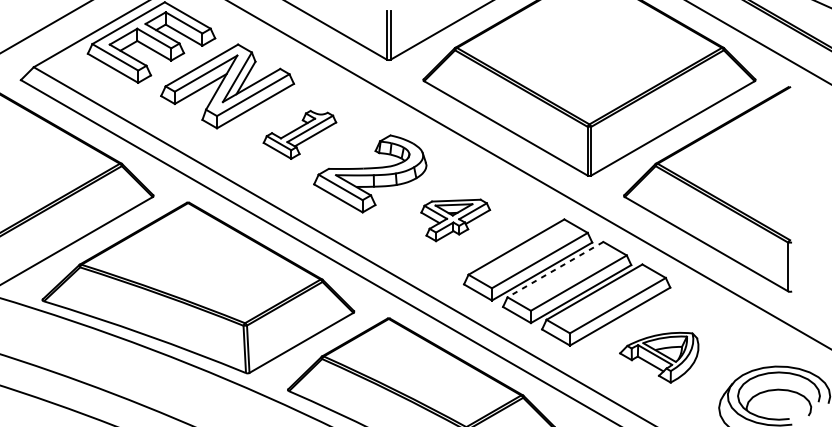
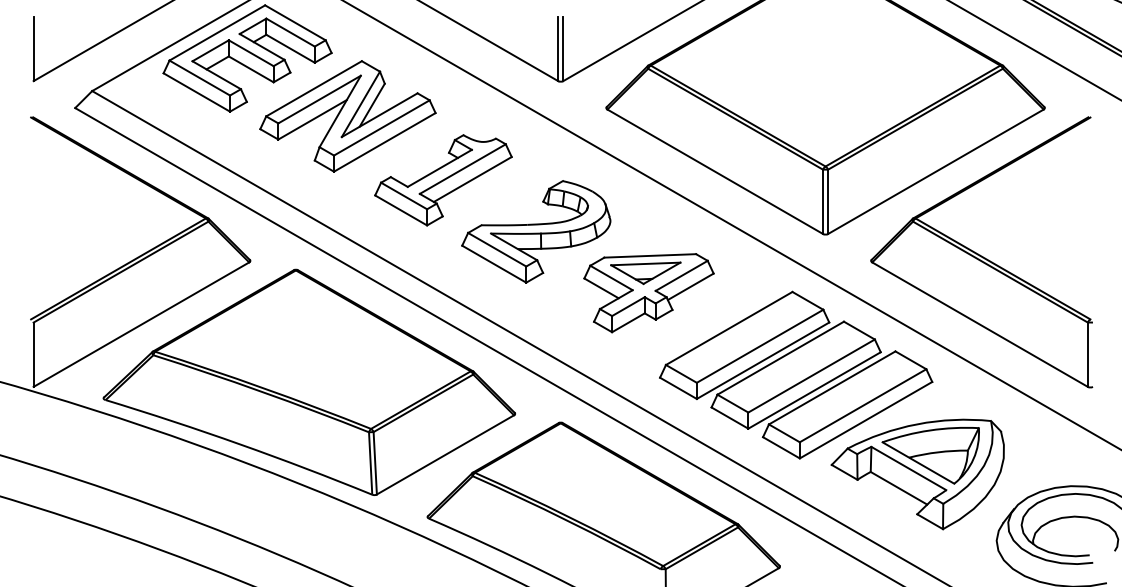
part: (299, 134) -> (443, 180), size x1.43
part: (455, 220) -> (648, 293), size x1.43
line: (555, 269) -> (780, 358), dashed -> solid
part: (659, 357) -> (917, 474), size x1.67

